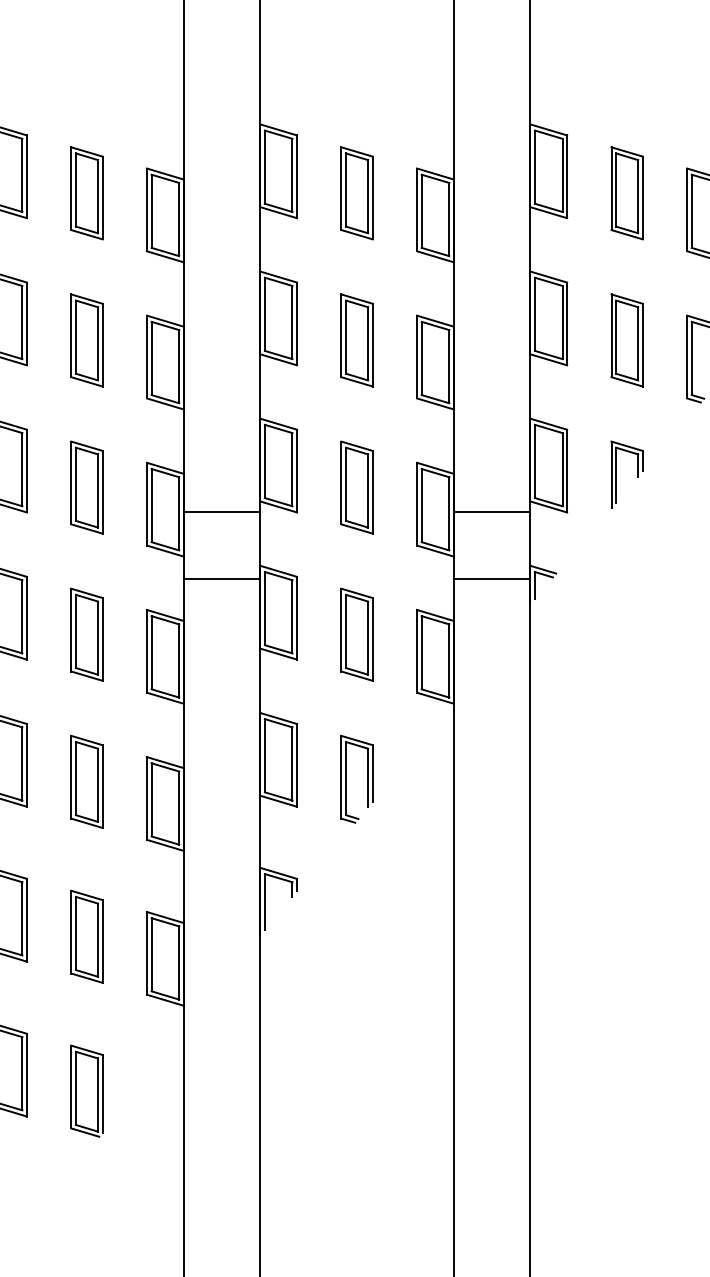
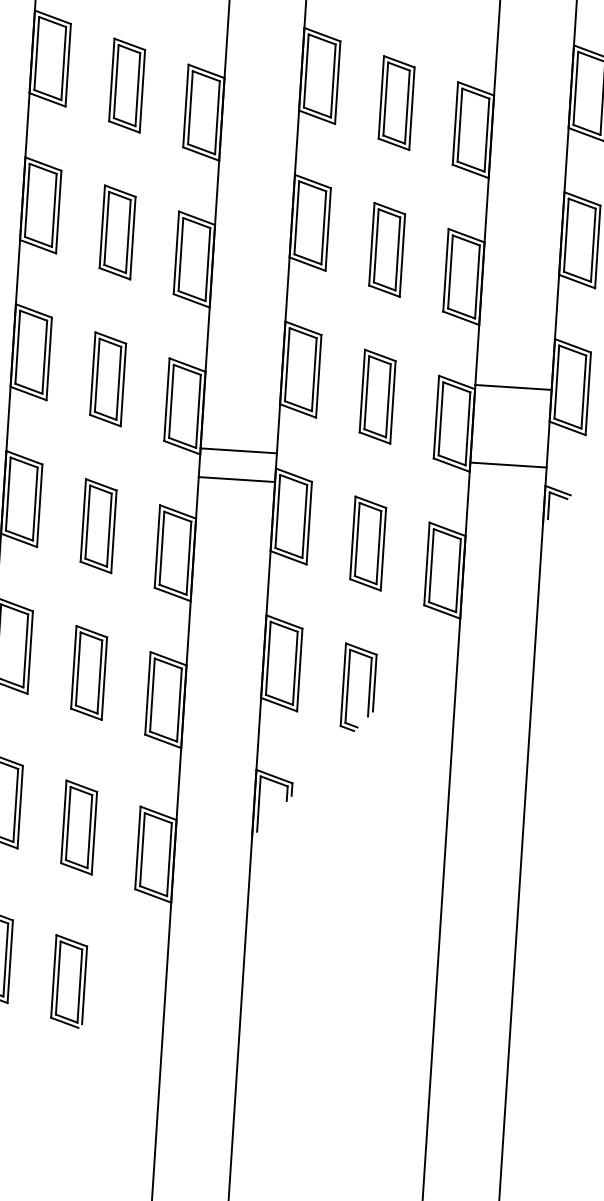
line: (221, 511) -> (238, 450), moved
line: (491, 511) -> (512, 387), moved
line: (491, 579) -> (507, 465), moved

